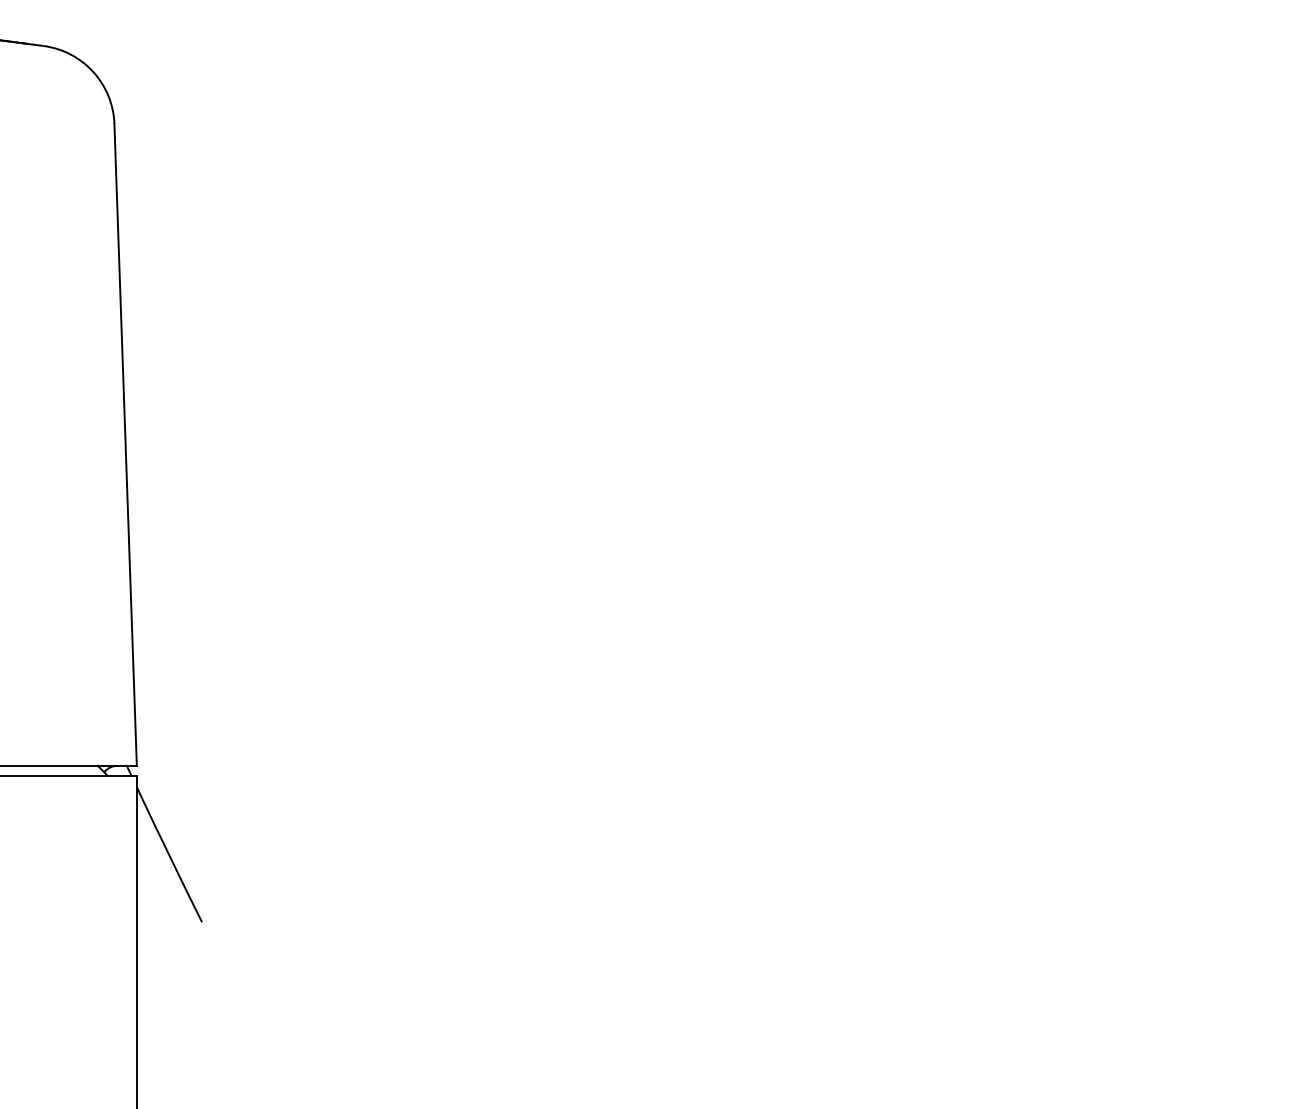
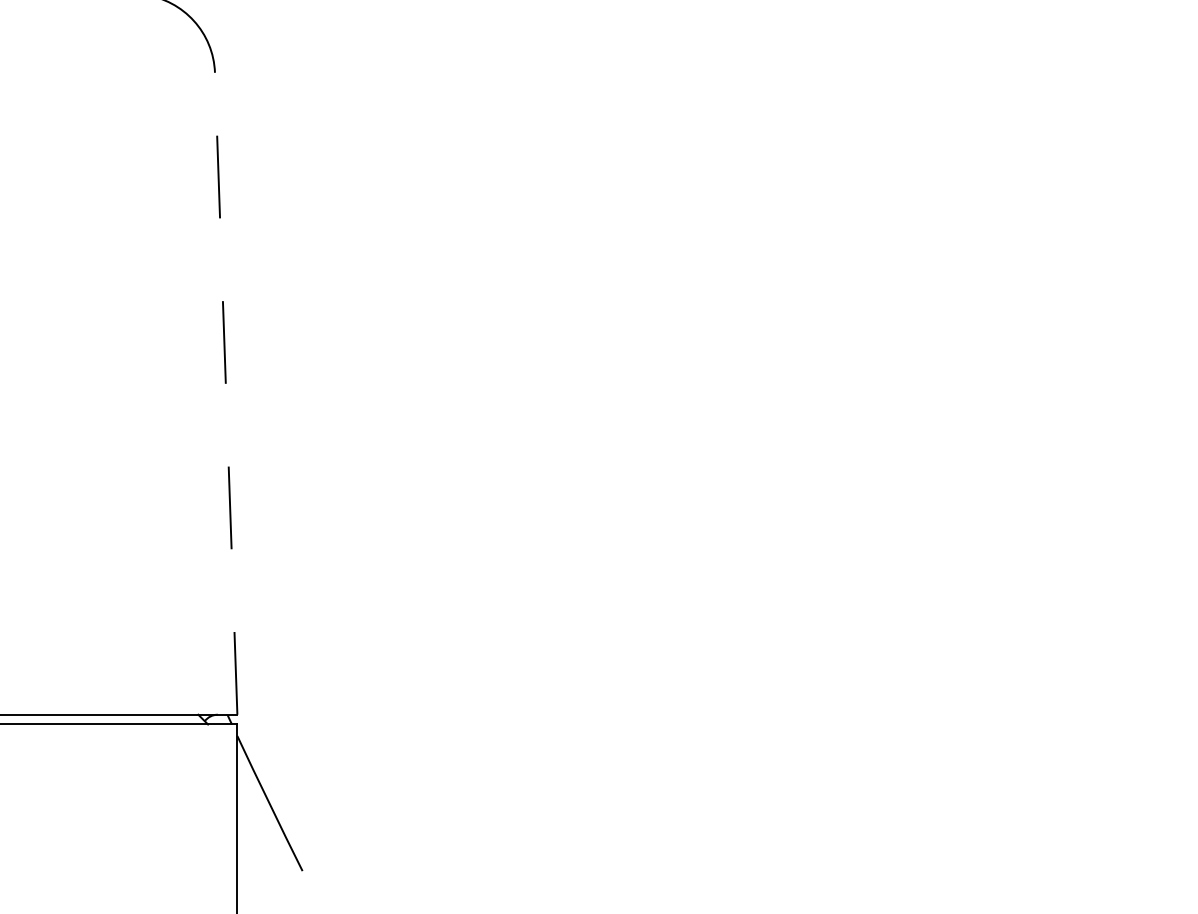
line: (125, 444) -> (226, 393), solid -> dashed

